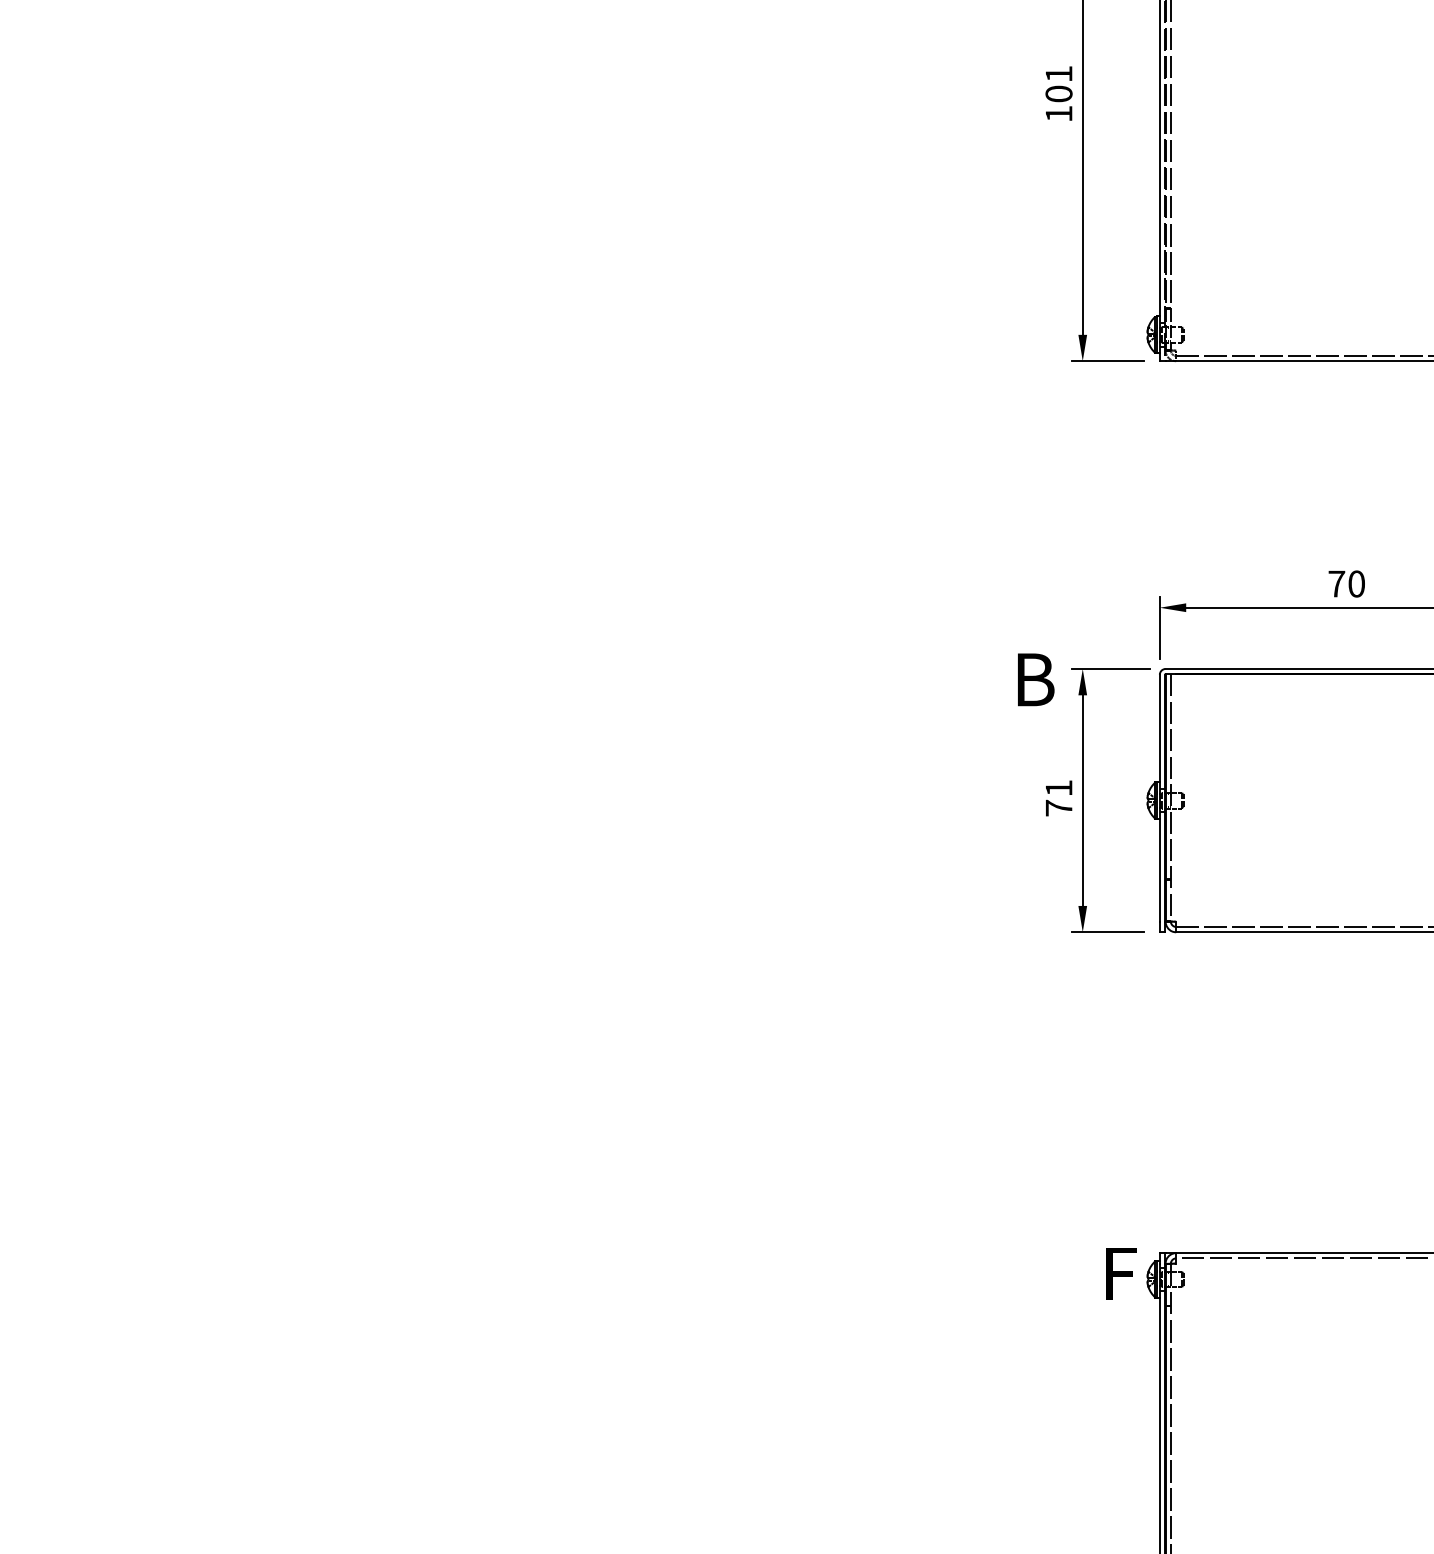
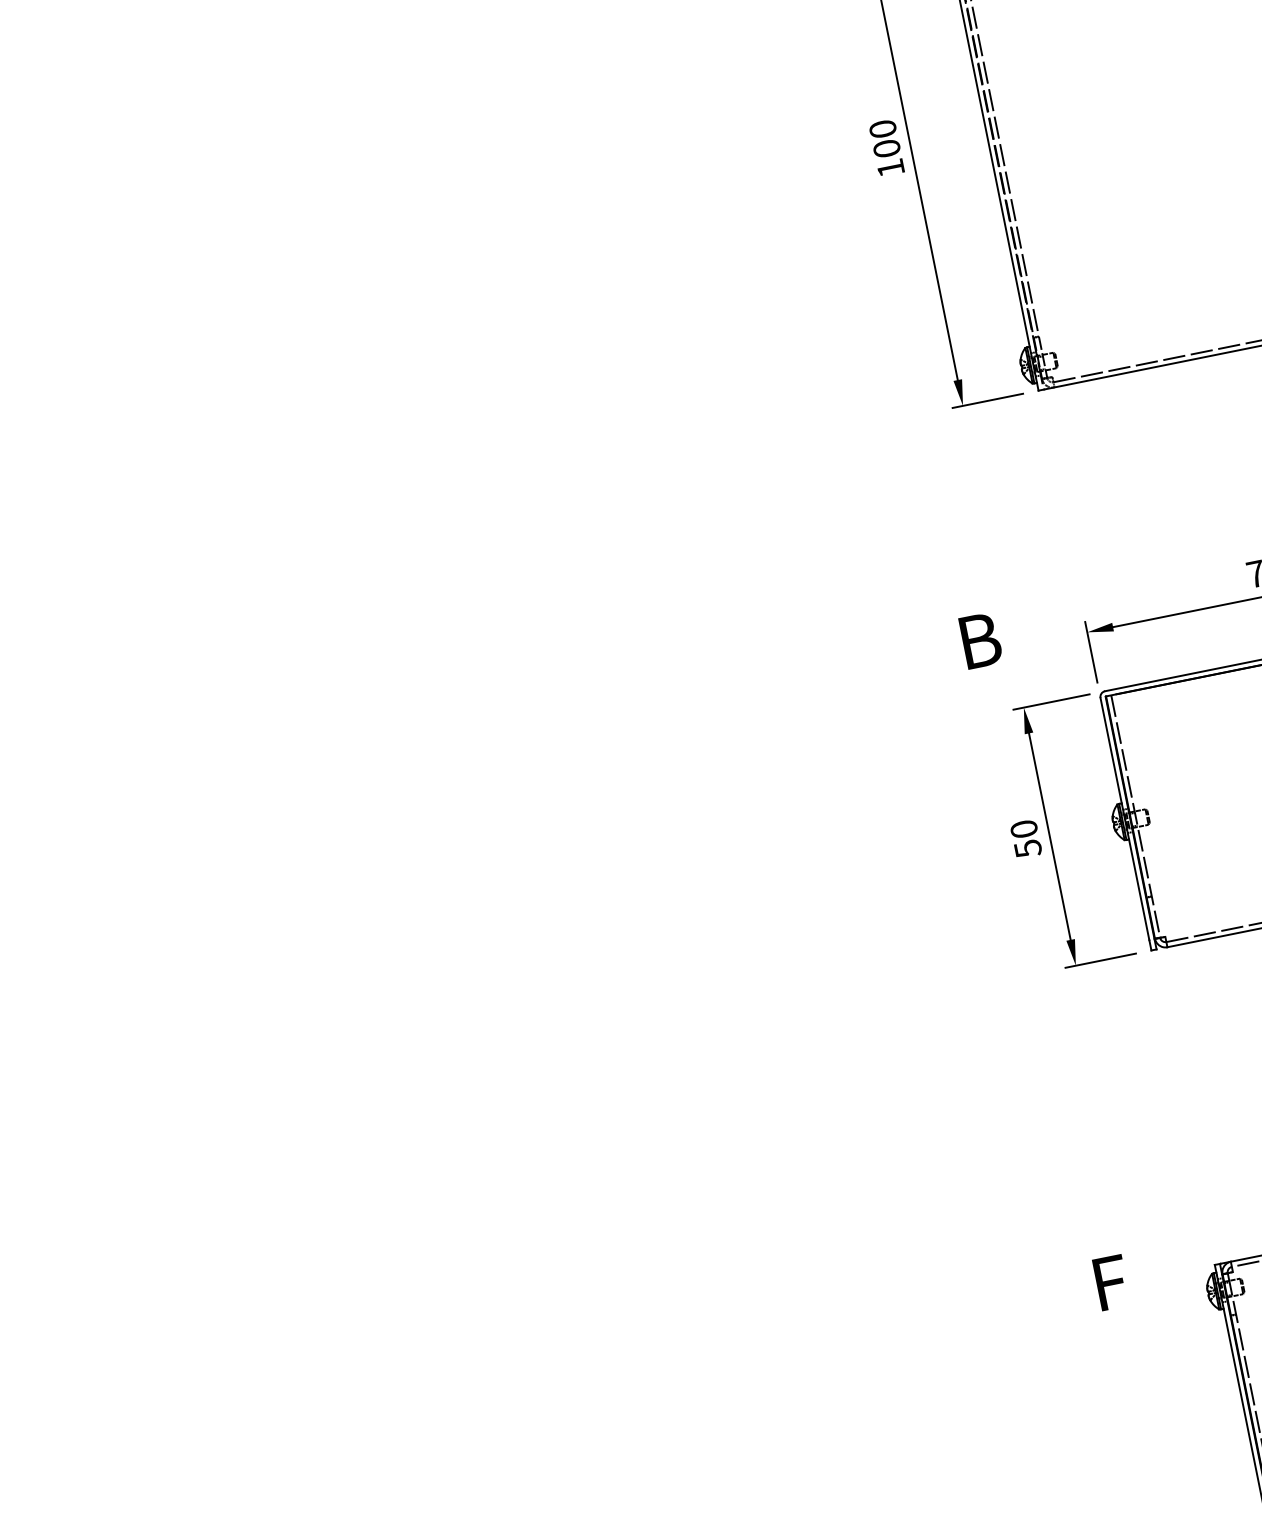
text: (1058, 73) -> (882, 128), 101 -> 100
text: (1036, 679) -> (981, 640), moved
text: (1058, 798) -> (1025, 839), 71 -> 50
text: (1121, 1273) -> (1111, 1282), moved

